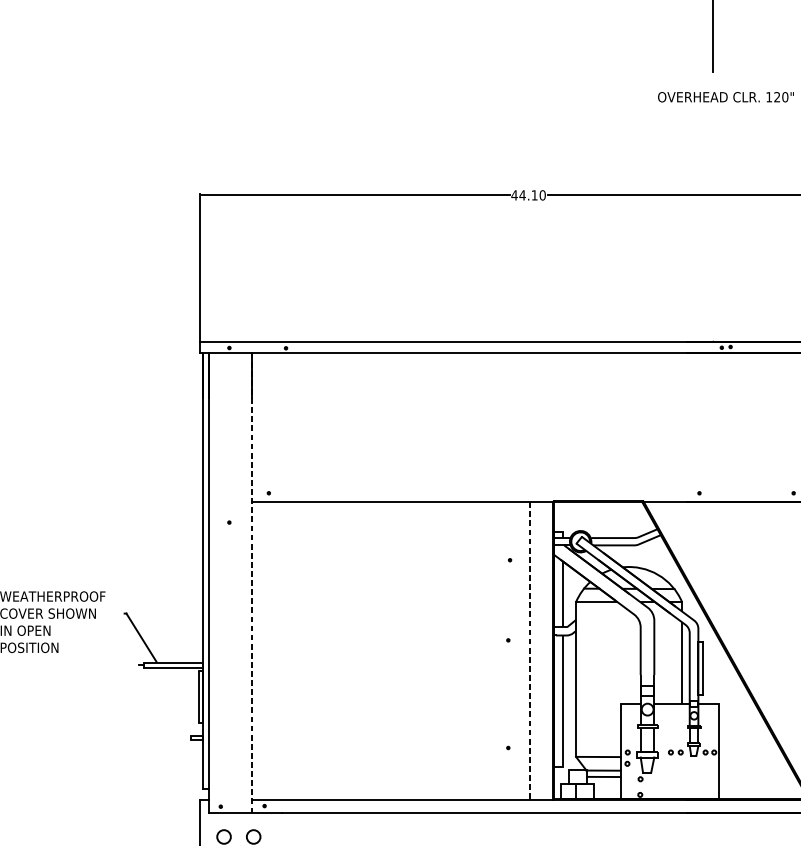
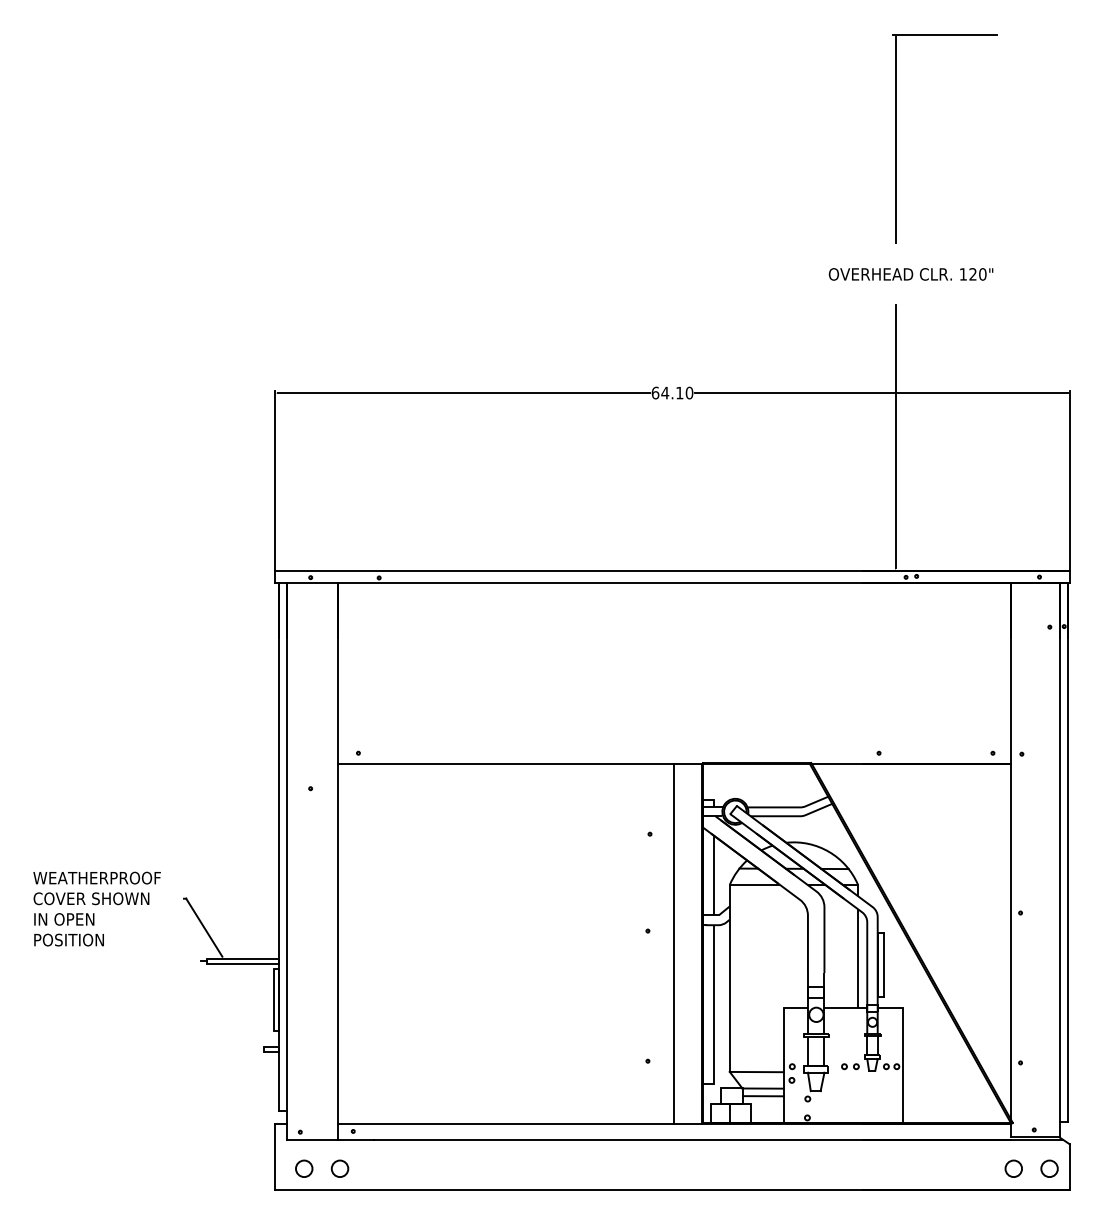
text: (514, 194) -> (655, 392), 44.10 -> 64.10
line: (713, 231) -> (895, 436), added
line: (251, 582) -> (337, 861), dashed -> solid
line: (530, 650) -> (674, 943), dashed -> solid

